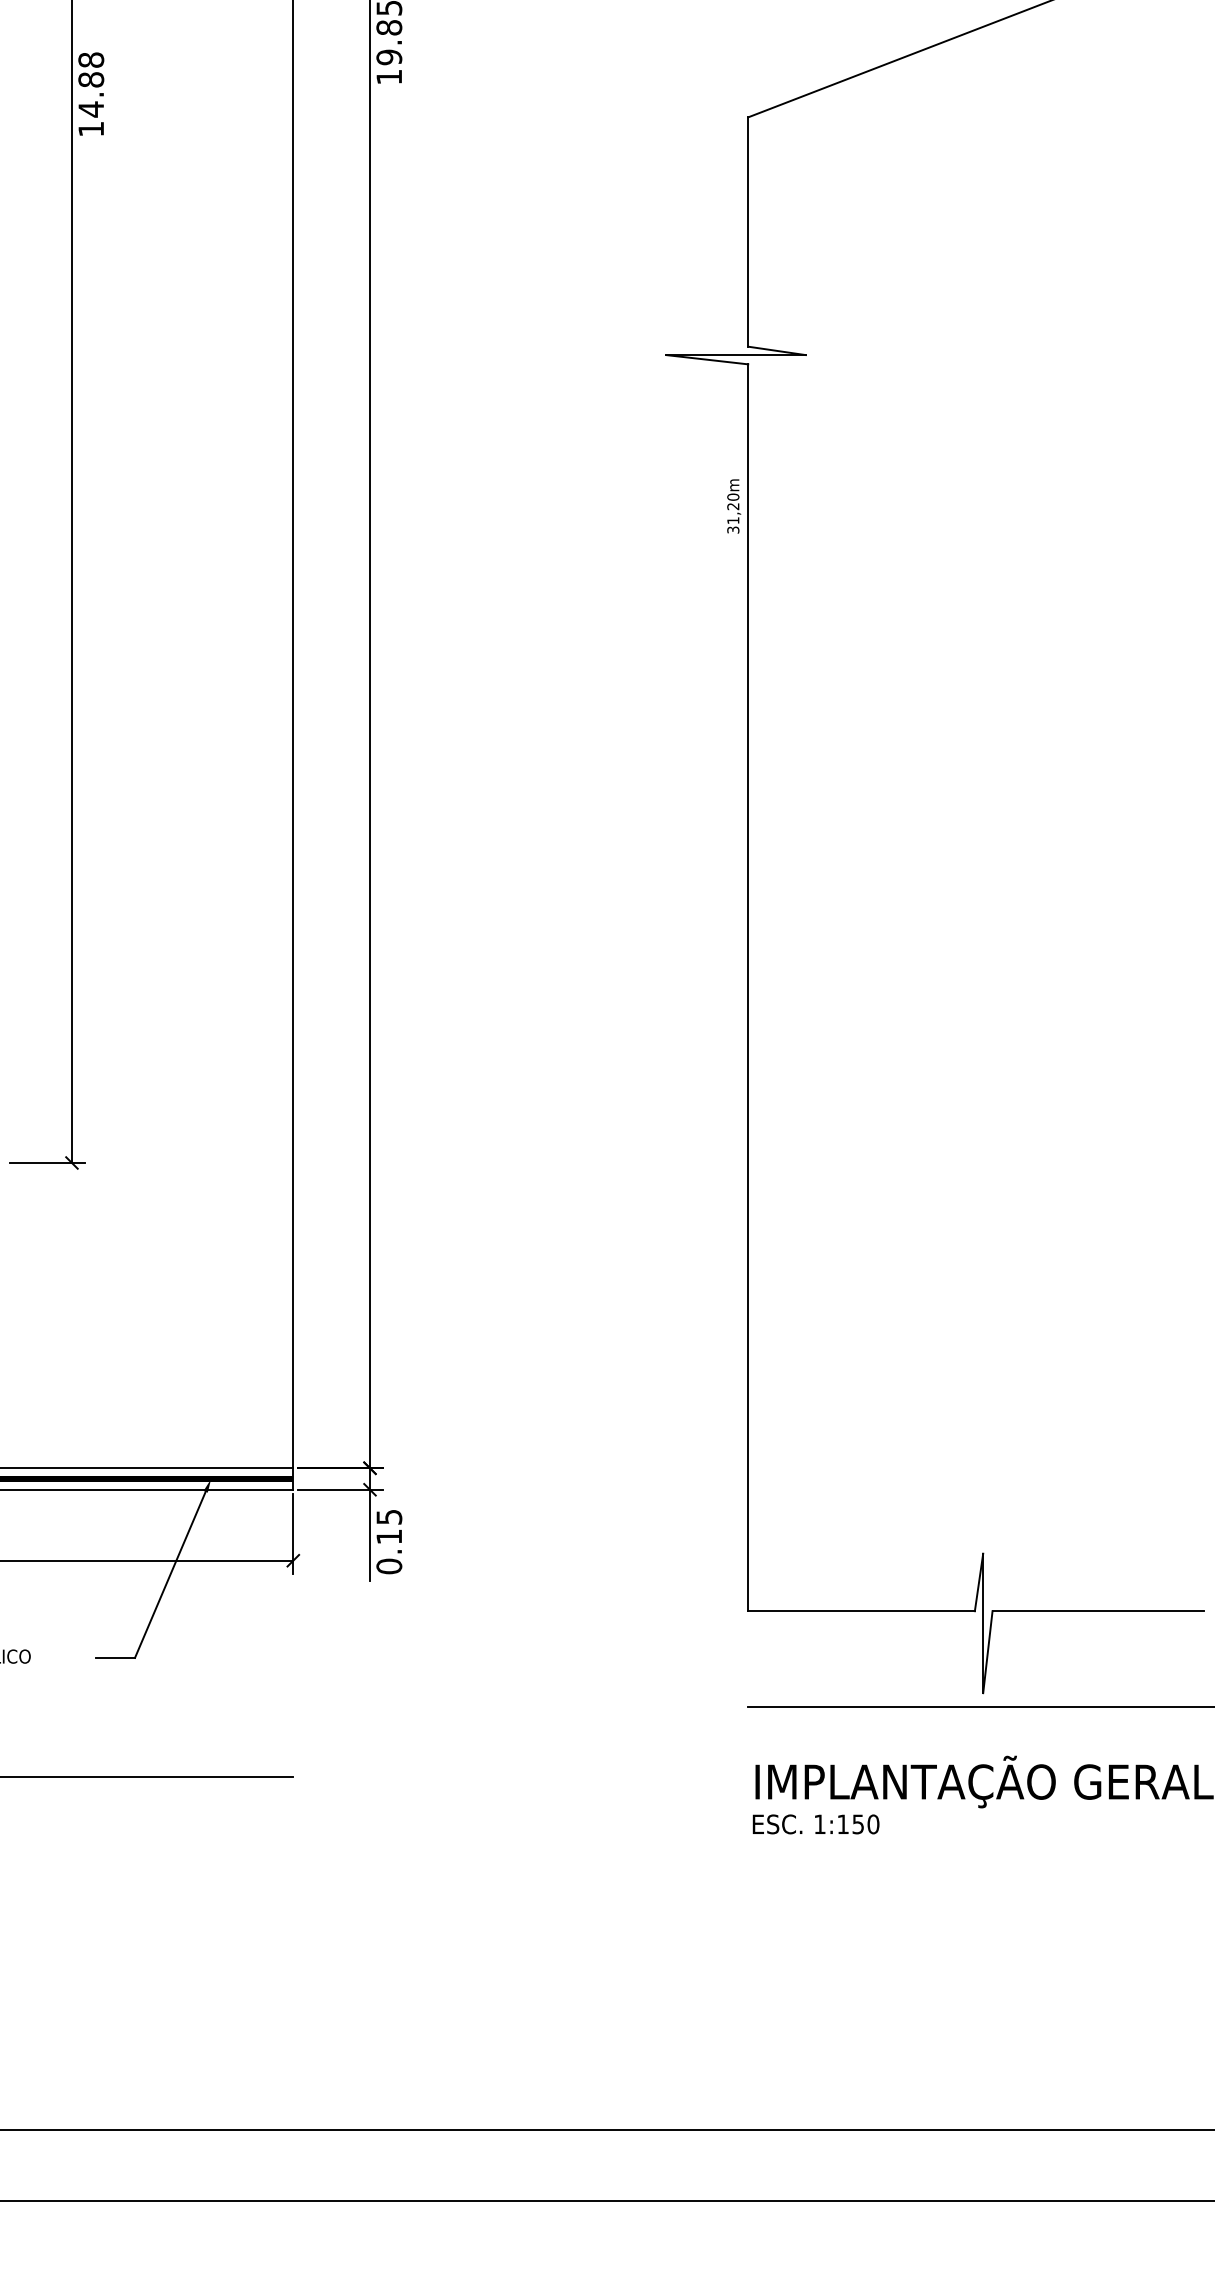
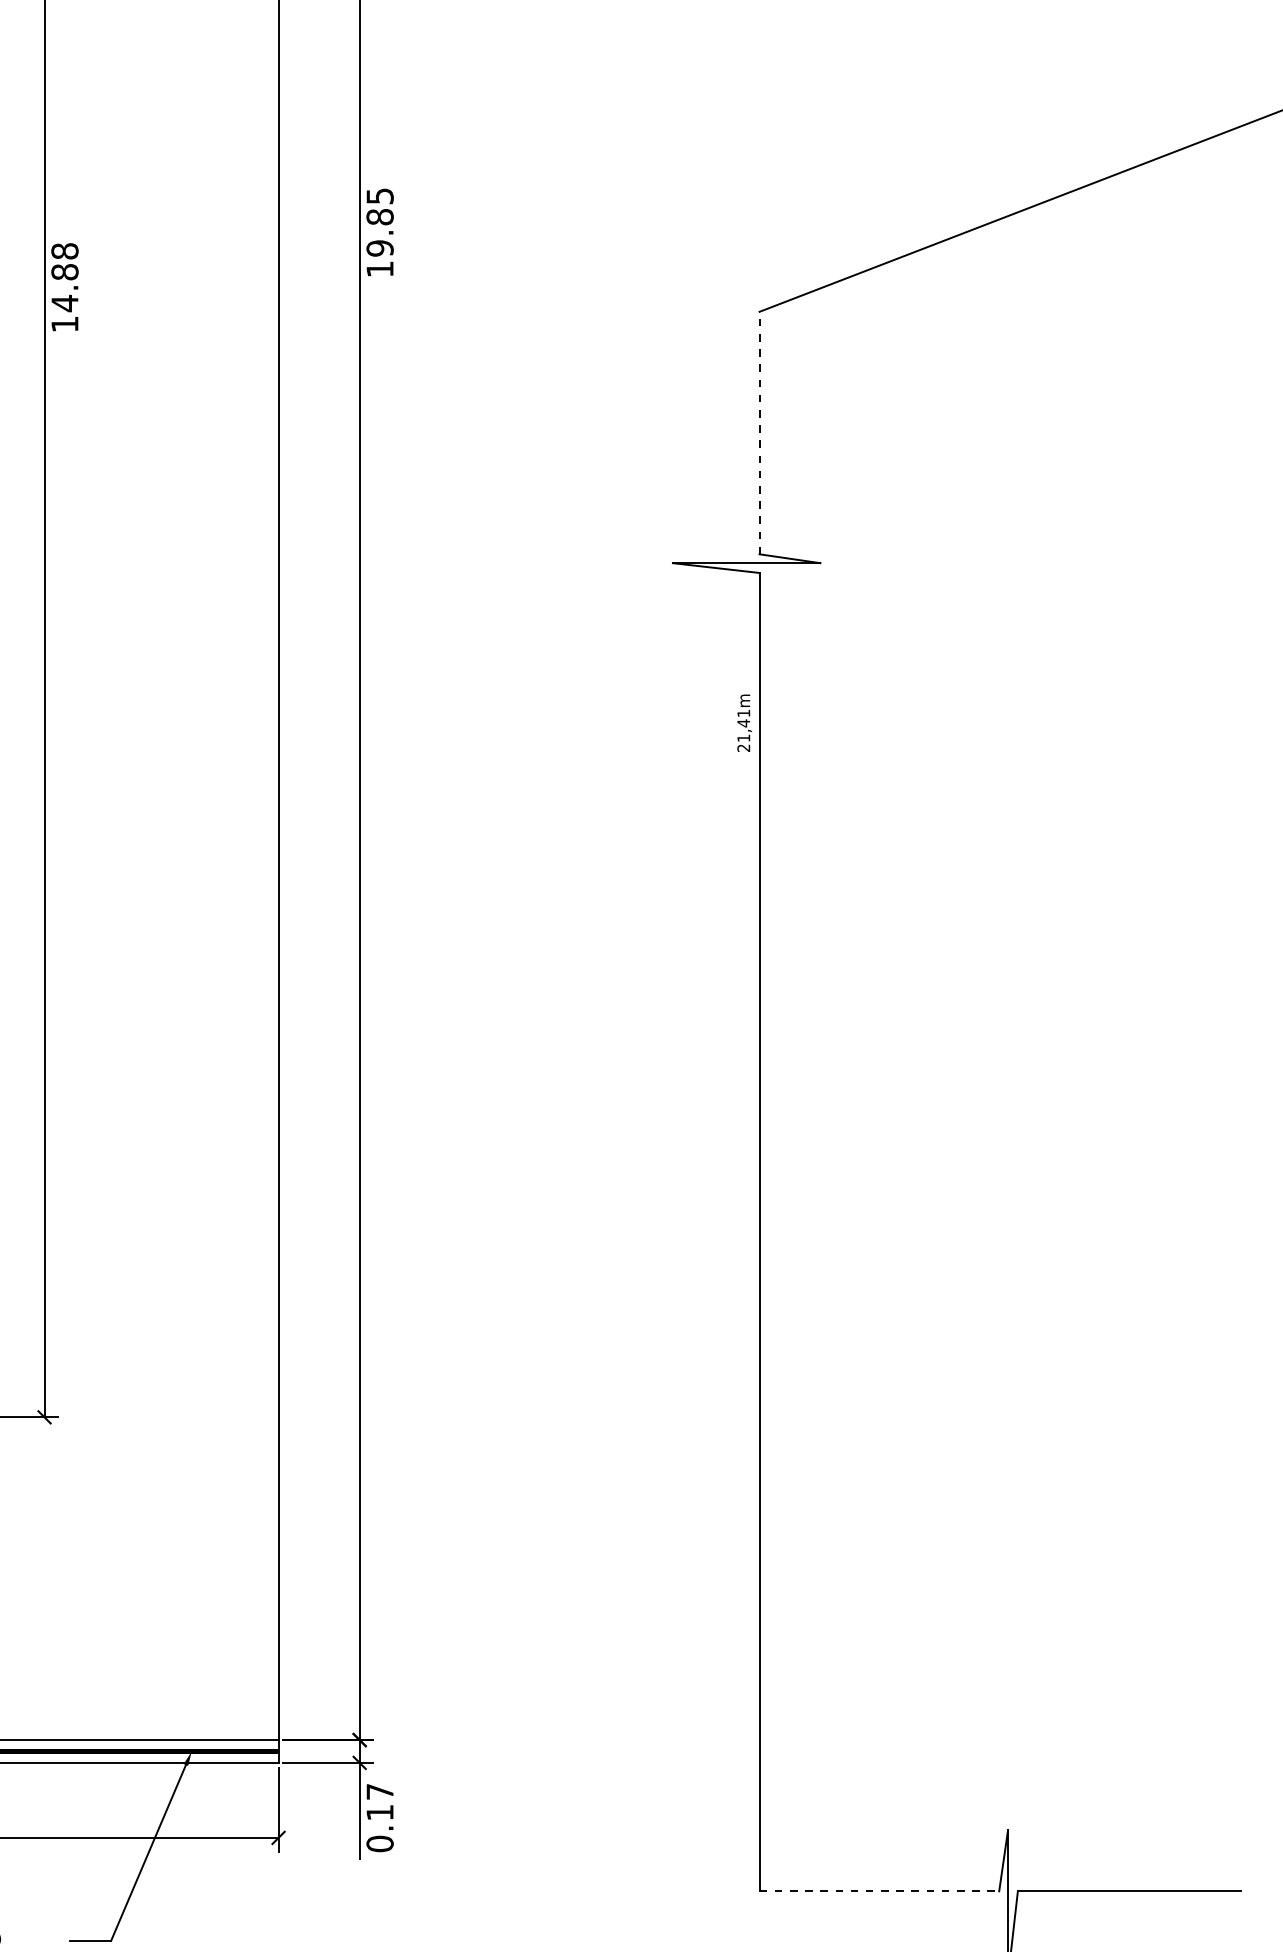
line: (748, 232) -> (759, 433), solid -> dashed
text: (733, 513) -> (744, 730), 31,20m -> 21,41m
text: (389, 1517) -> (380, 1792), 0.15 -> 0.17
line: (862, 1611) -> (880, 1891), solid -> dashed

